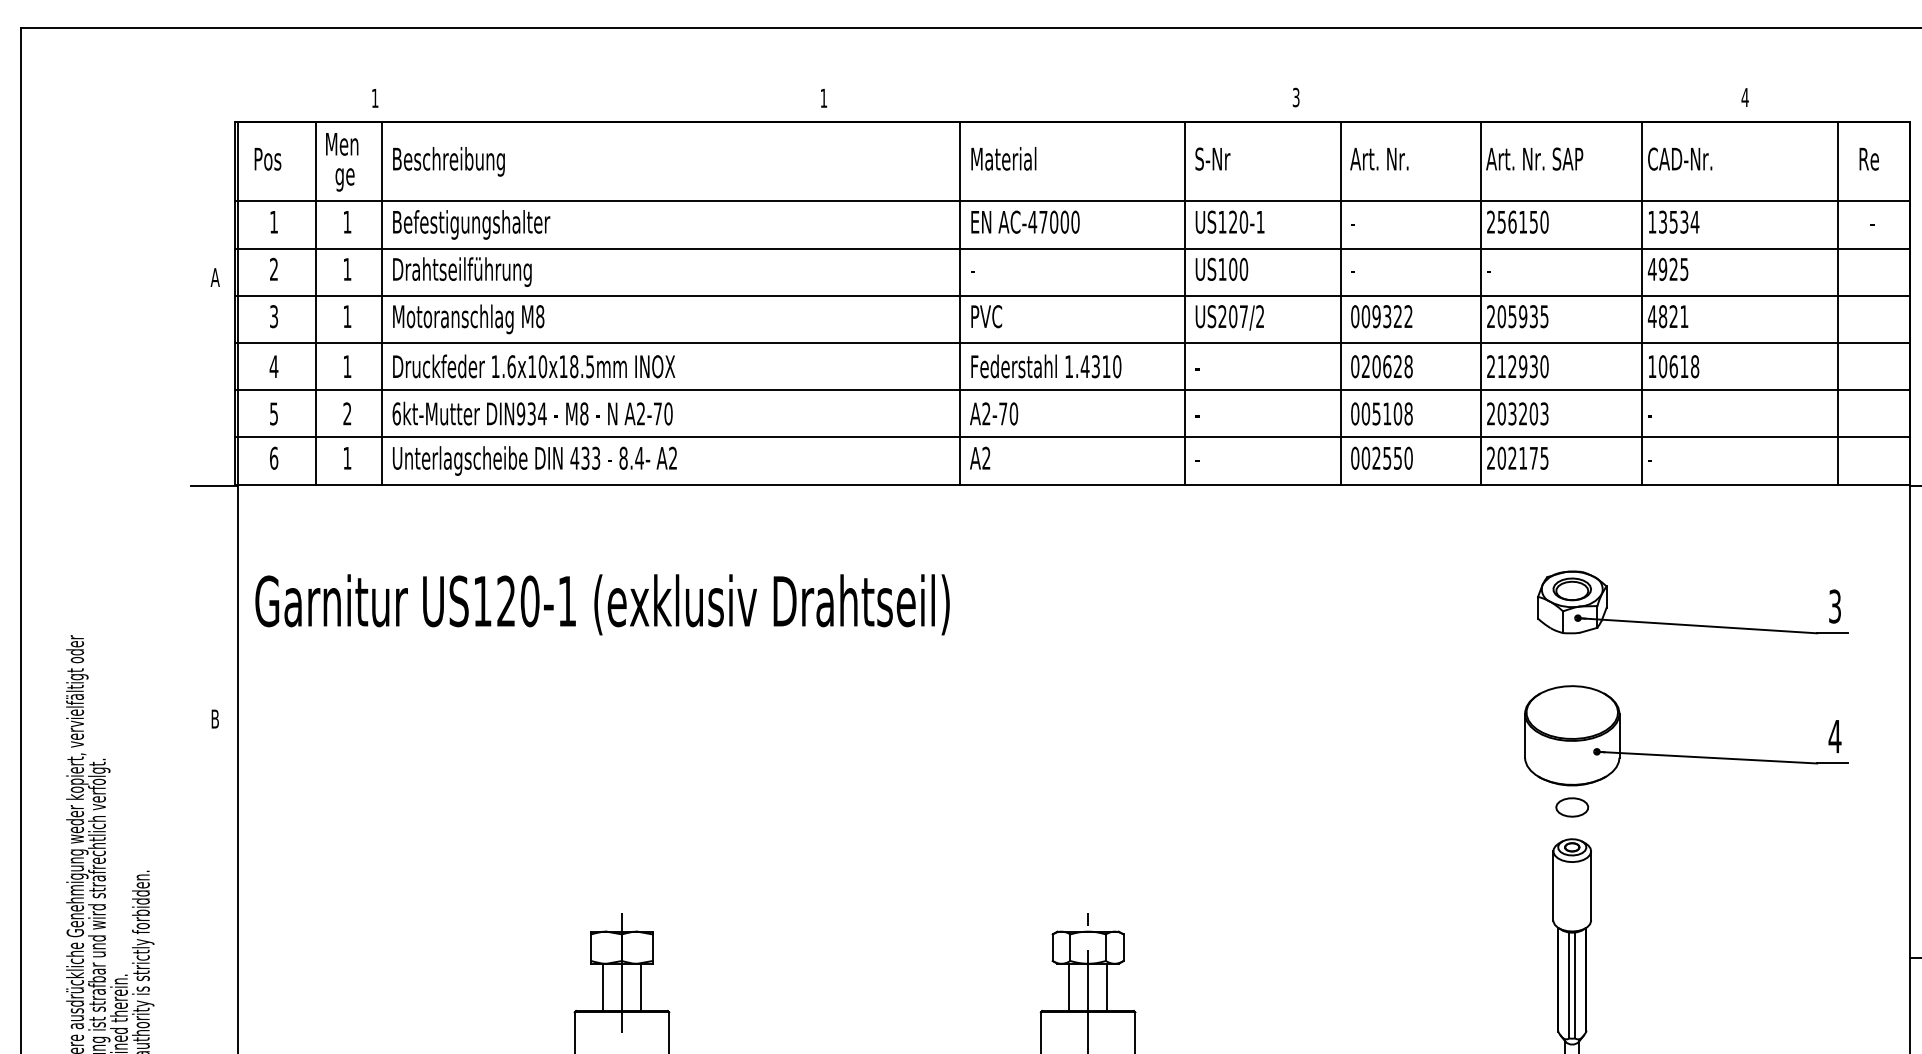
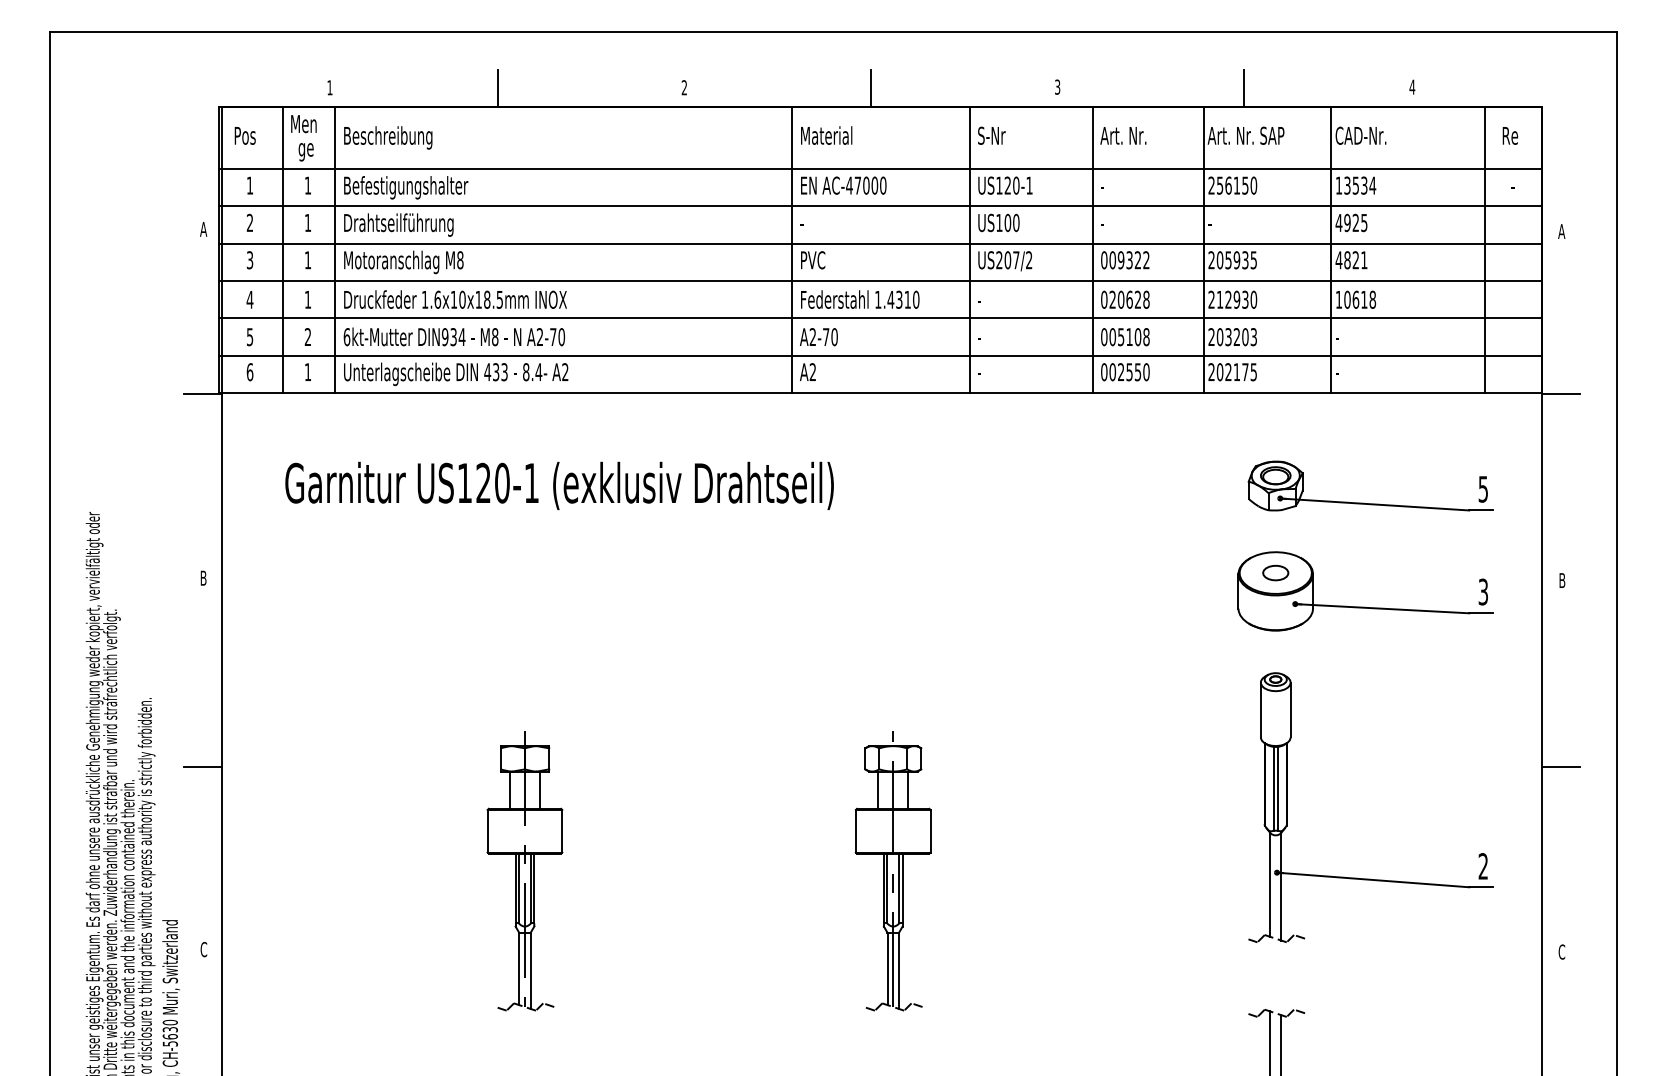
line: (587, 97) -> (497, 87), added
text: (822, 97) -> (683, 87), 1 -> 2
line: (1059, 97) -> (870, 87), added
line: (1531, 97) -> (1243, 87), added
text: (602, 604) -> (559, 485), moved
text: (1835, 605) -> (1483, 488), 3 -> 5
text: (1835, 735) -> (1483, 591), 4 -> 3
part: (1571, 806) -> (1275, 572), moved
line: (213, 958) -> (202, 767), added

